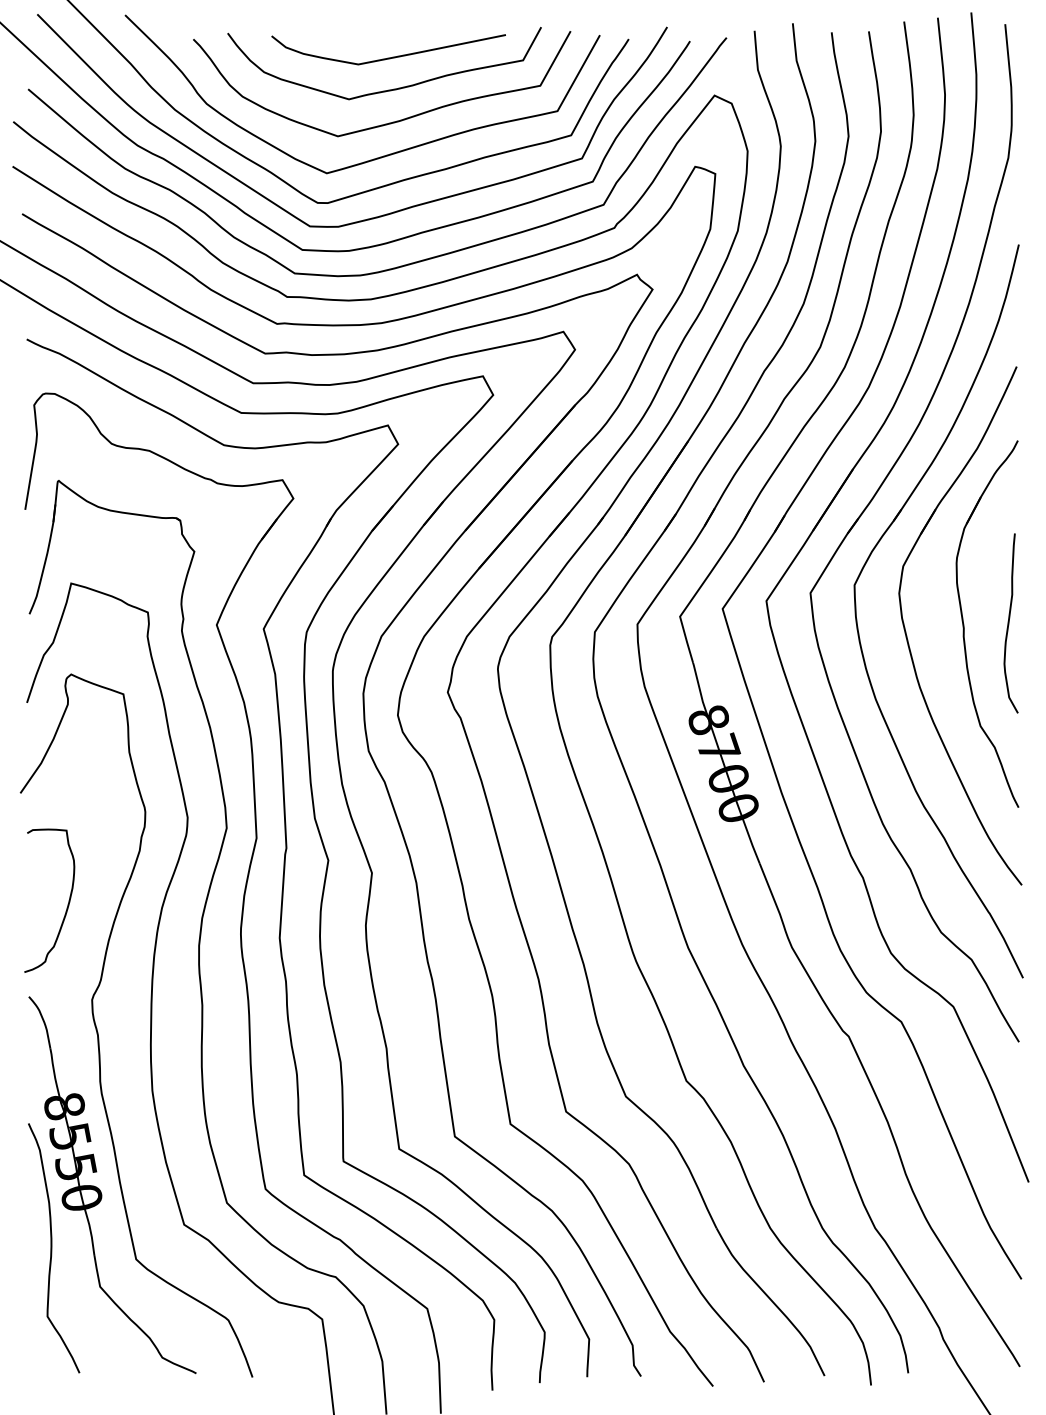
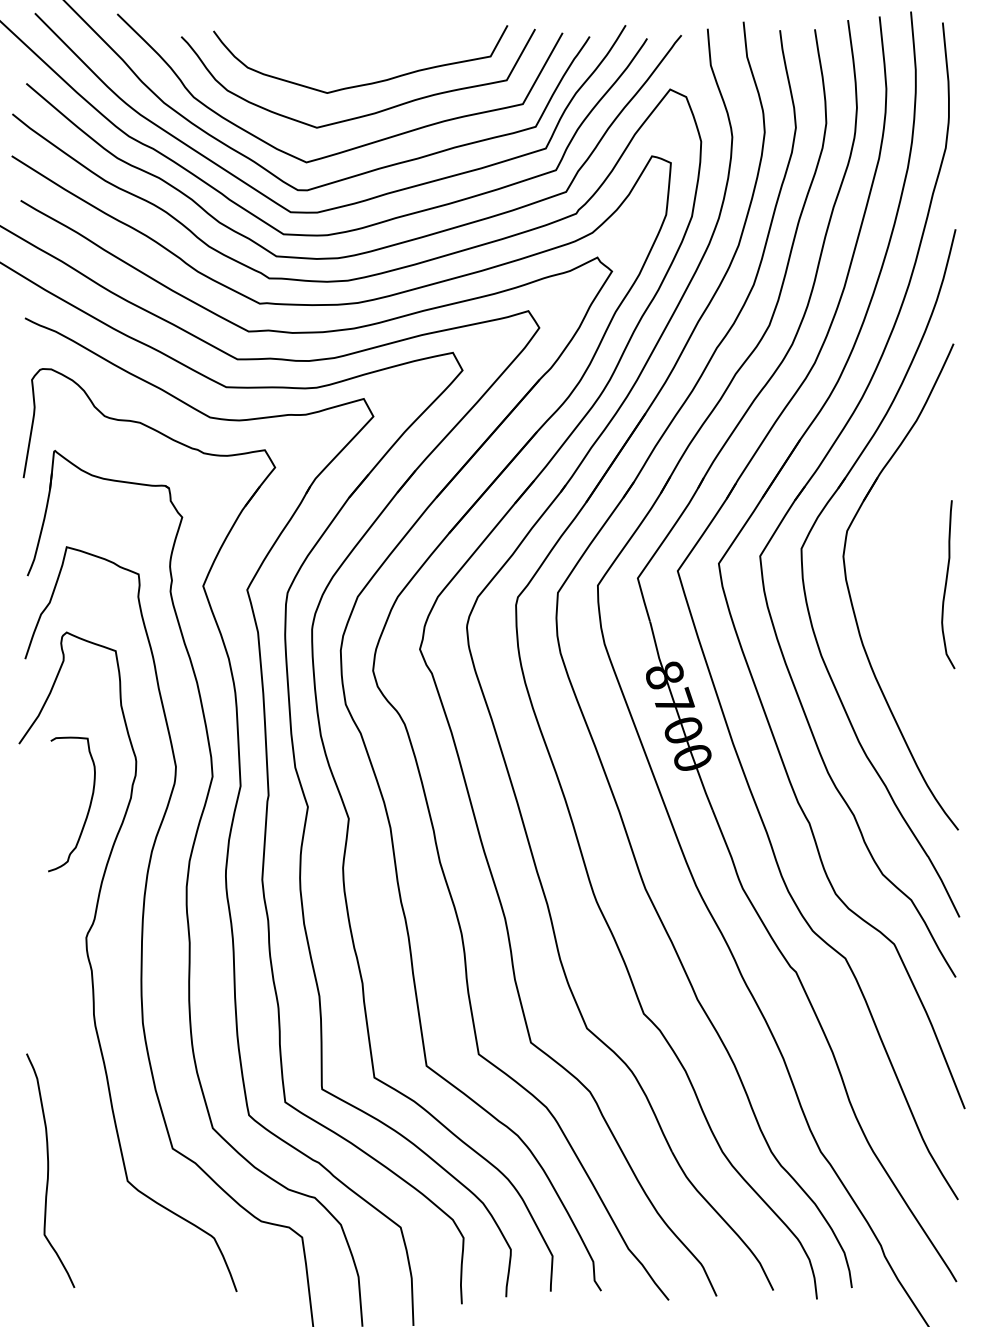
curve: (388, 57) -> (364, 53), removed
part: (964, 624) -> (904, 585), removed
curve: (66, 907) -> (87, 810), moved
part: (101, 1191) -> (95, 1117), removed

